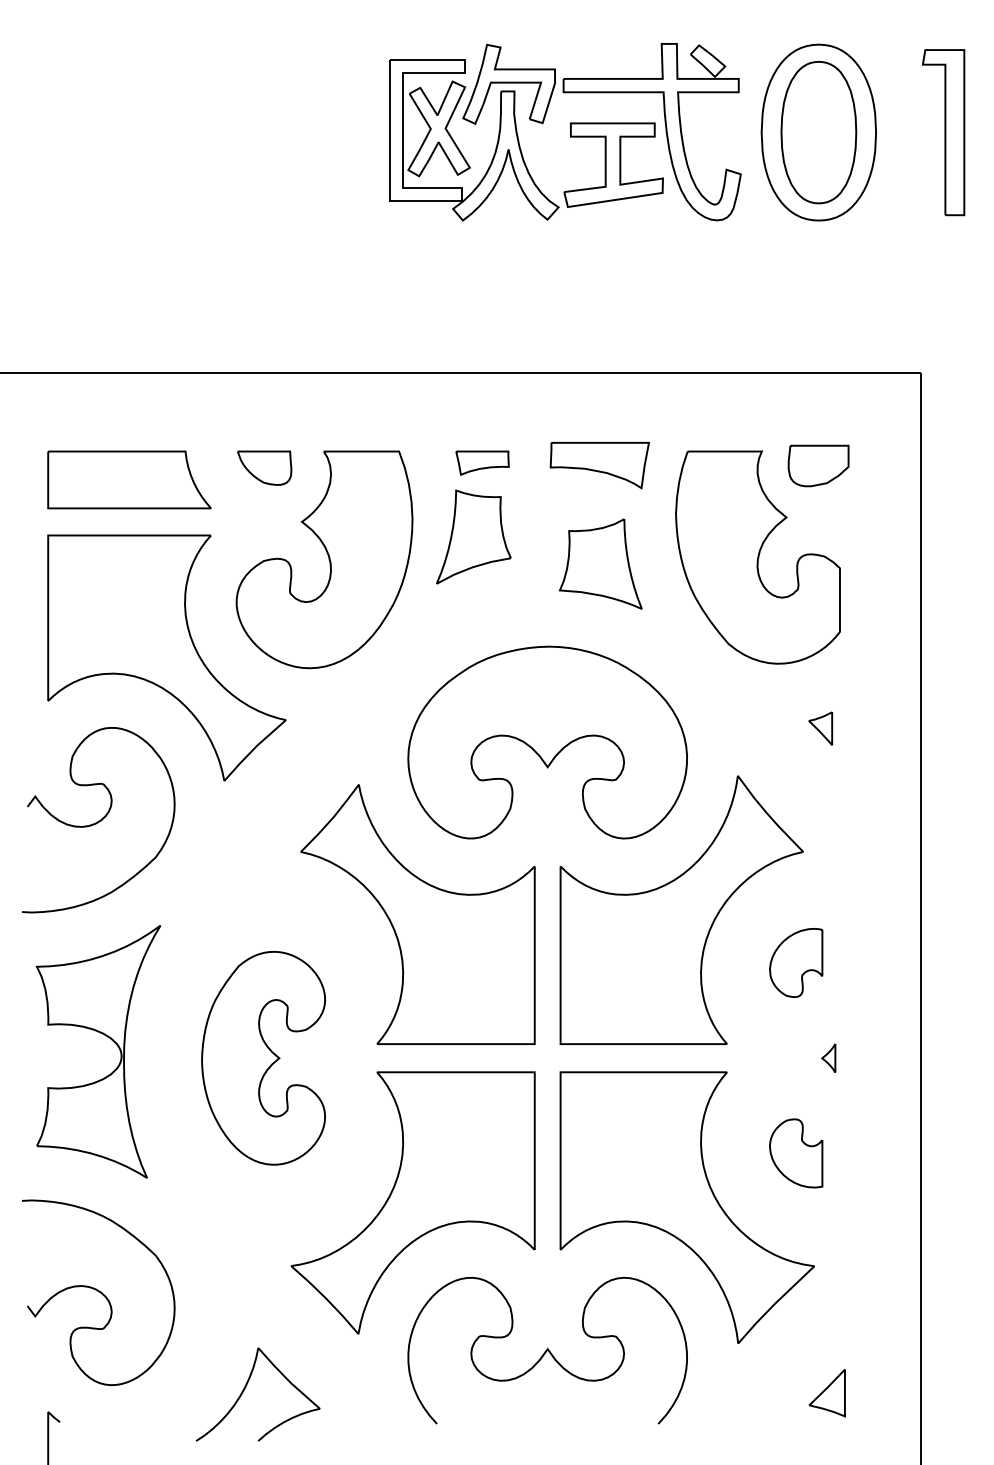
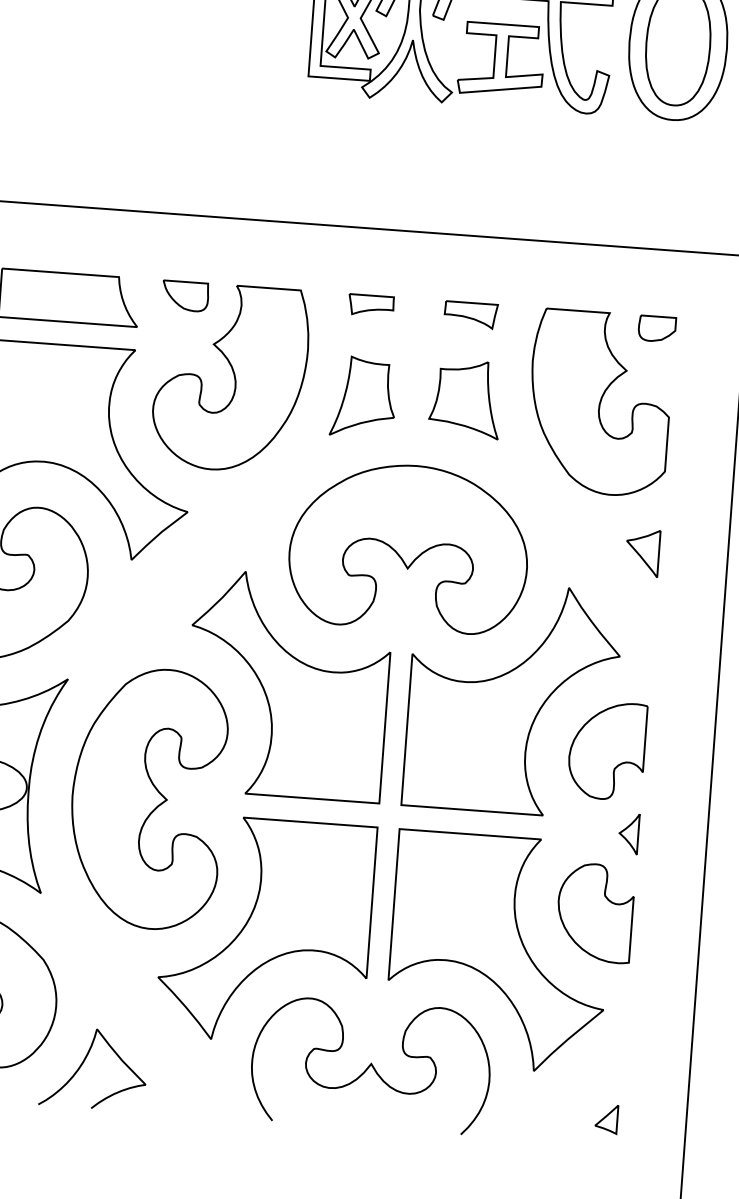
part: (599, 465) -> (470, 314), size x0.62
part: (818, 465) -> (657, 328), size x0.71
part: (473, 536) -> (363, 396), moved
part: (820, 728) -> (642, 552), size x1.67
part: (795, 962) -> (606, 750), size x1.67
part: (263, 1058) -> (147, 798), size x1.43
part: (828, 1058) -> (628, 834), size x1.67
part: (795, 1153) -> (594, 912), size x1.67
curve: (245, 1389) -> (83, 1063), moved
part: (827, 1393) -> (606, 1119), size x0.71

